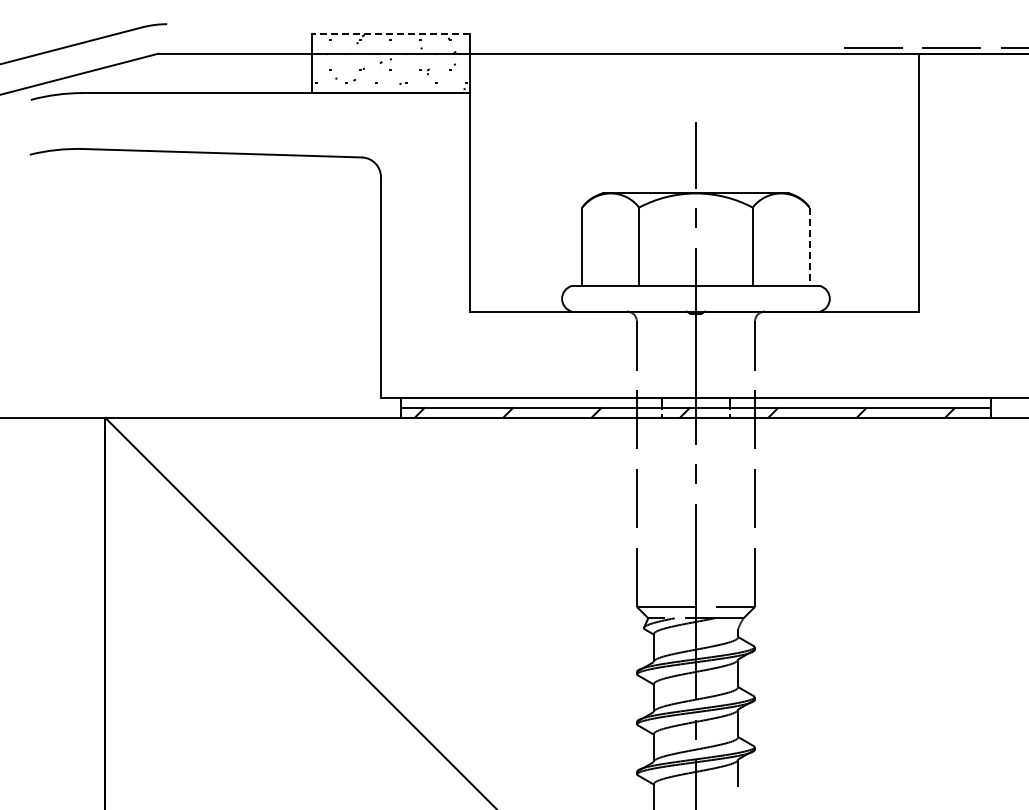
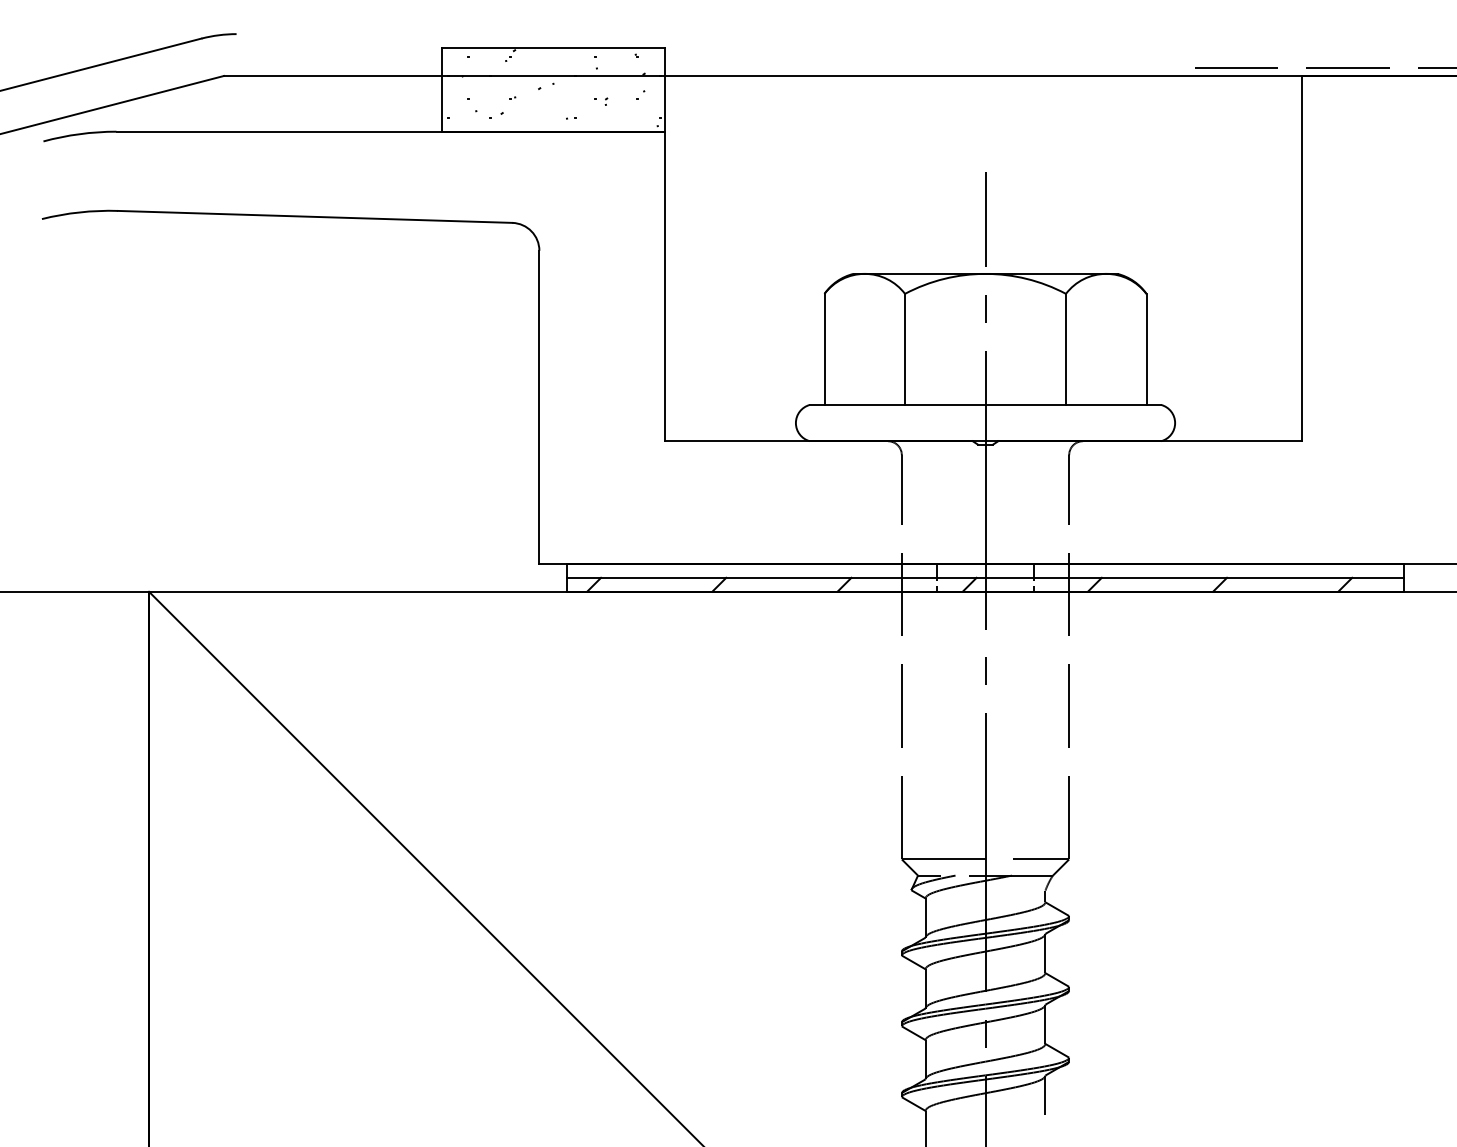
line: (390, 34) -> (552, 48), dashed -> solid
line: (809, 247) -> (1146, 350), dashed -> solid

